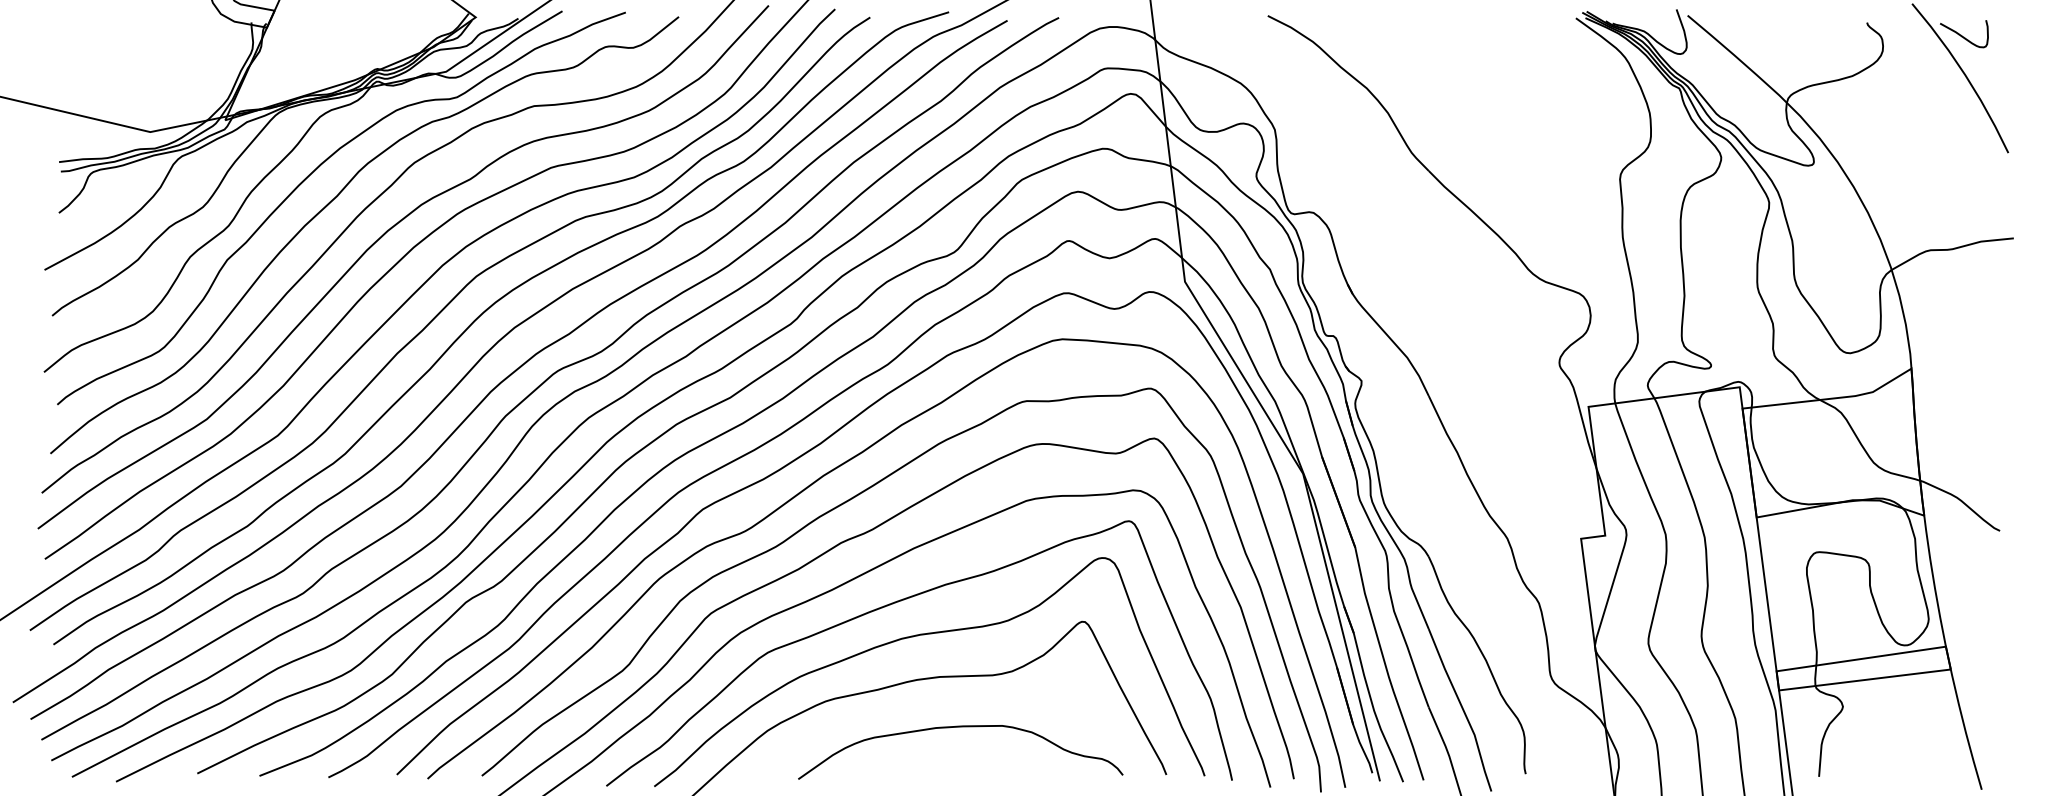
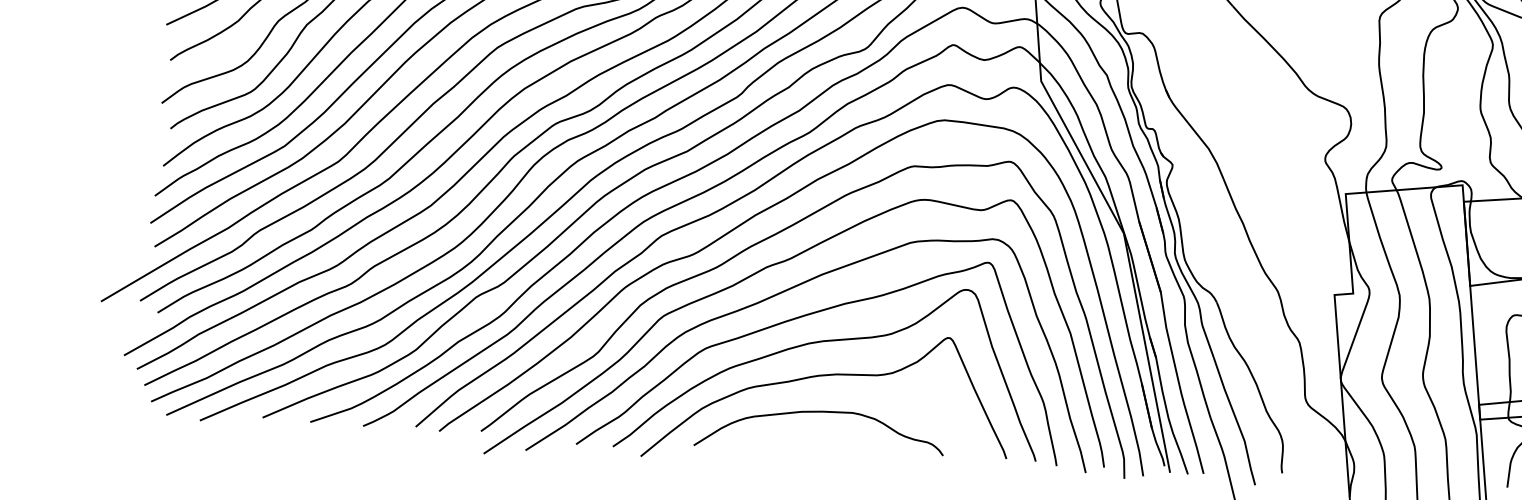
curve: (960, 727) -> (820, 412), moved

